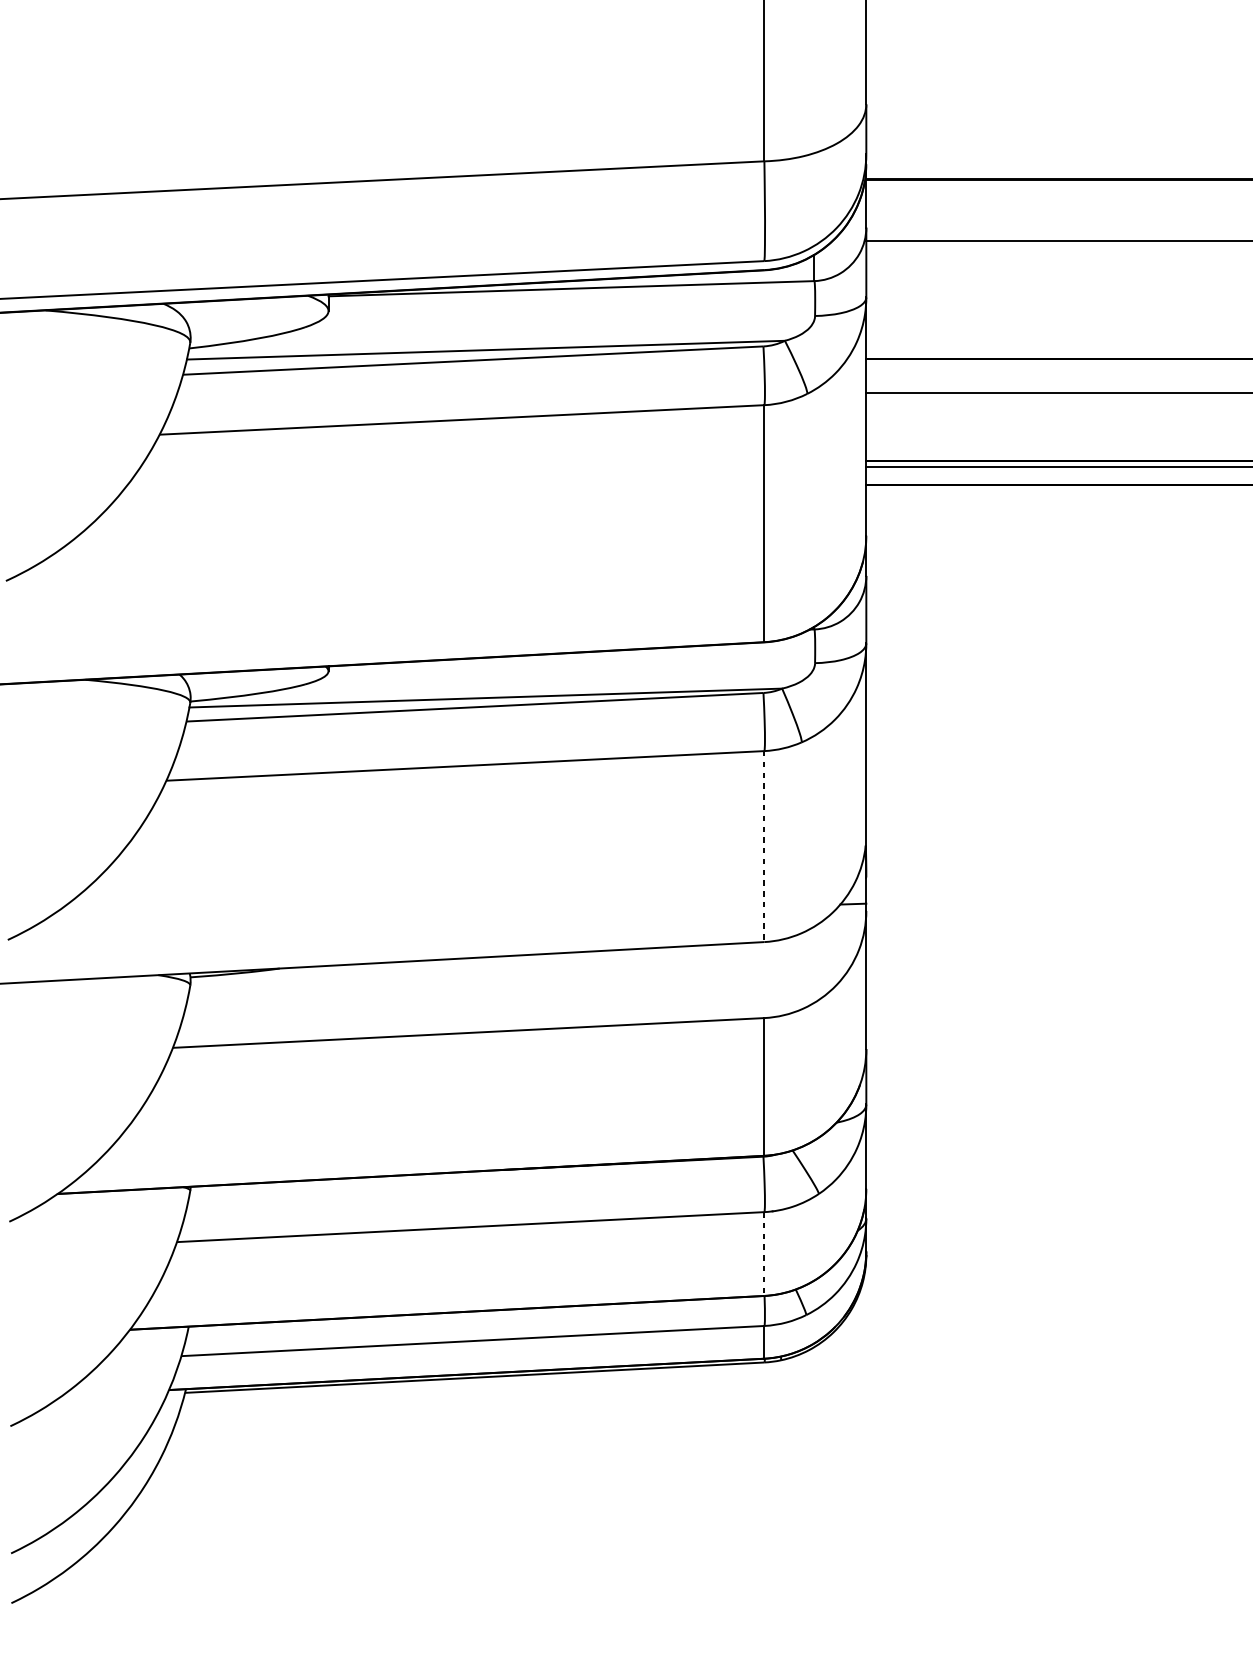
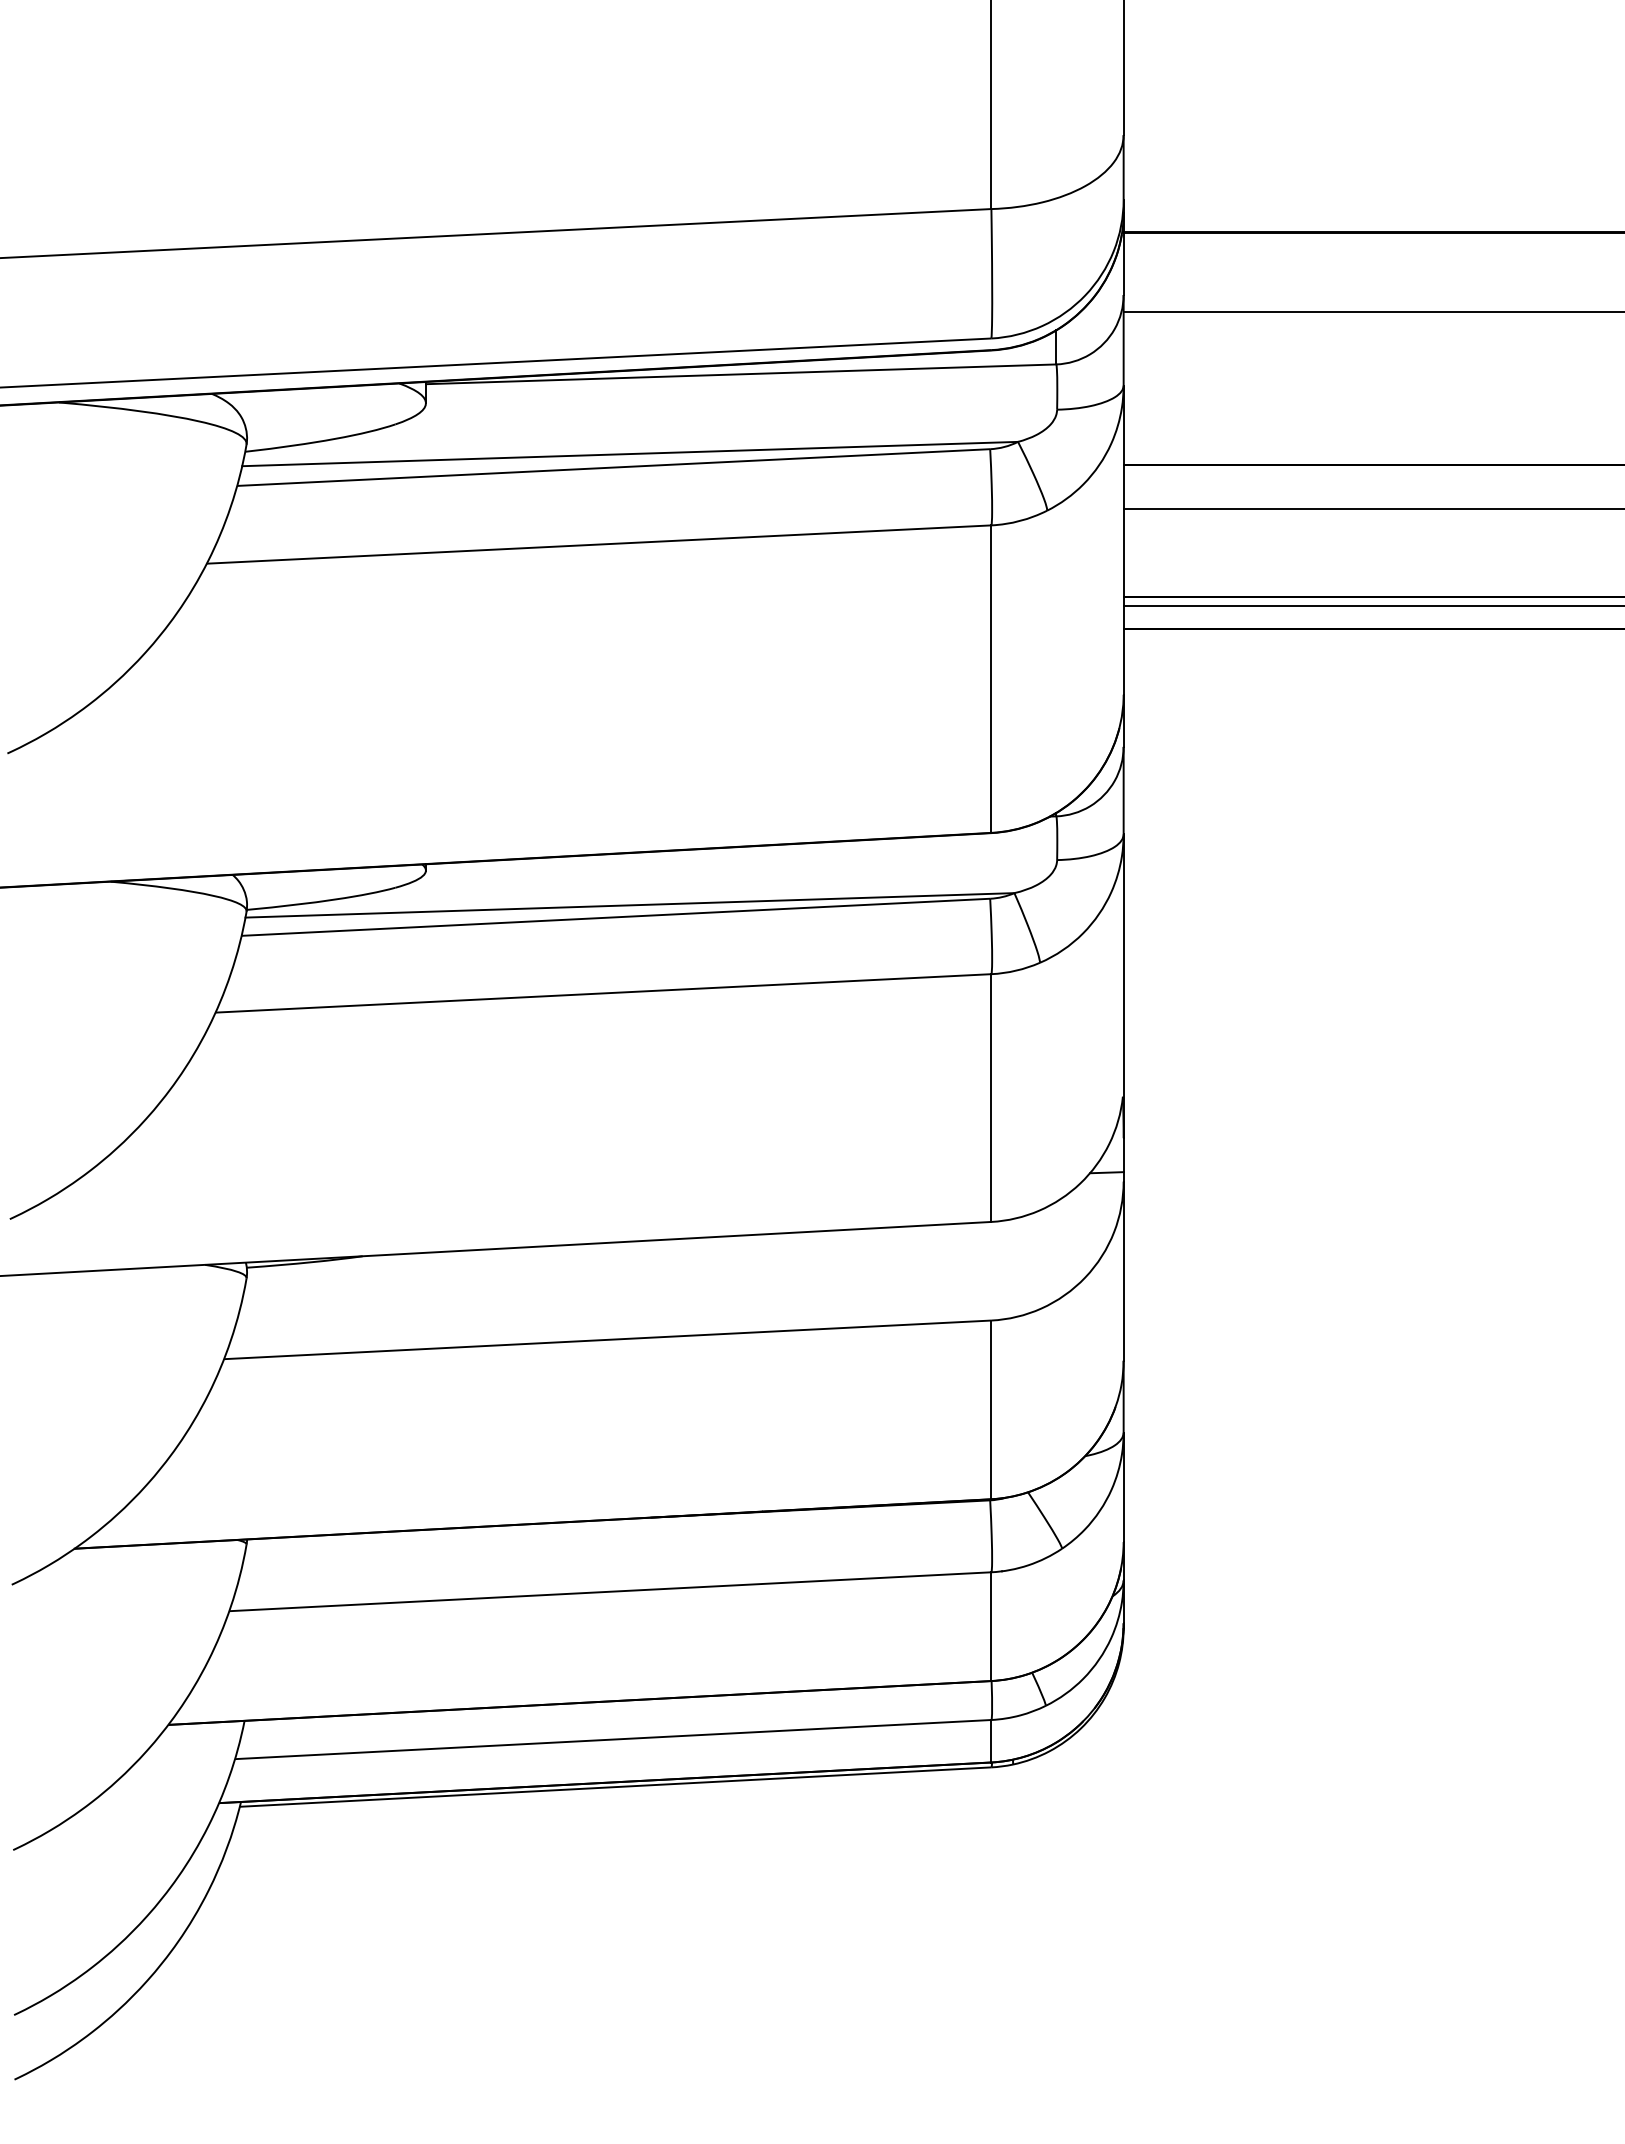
line: (764, 846) -> (991, 1098), dashed -> solid
line: (764, 1254) -> (991, 1627), dashed -> solid

